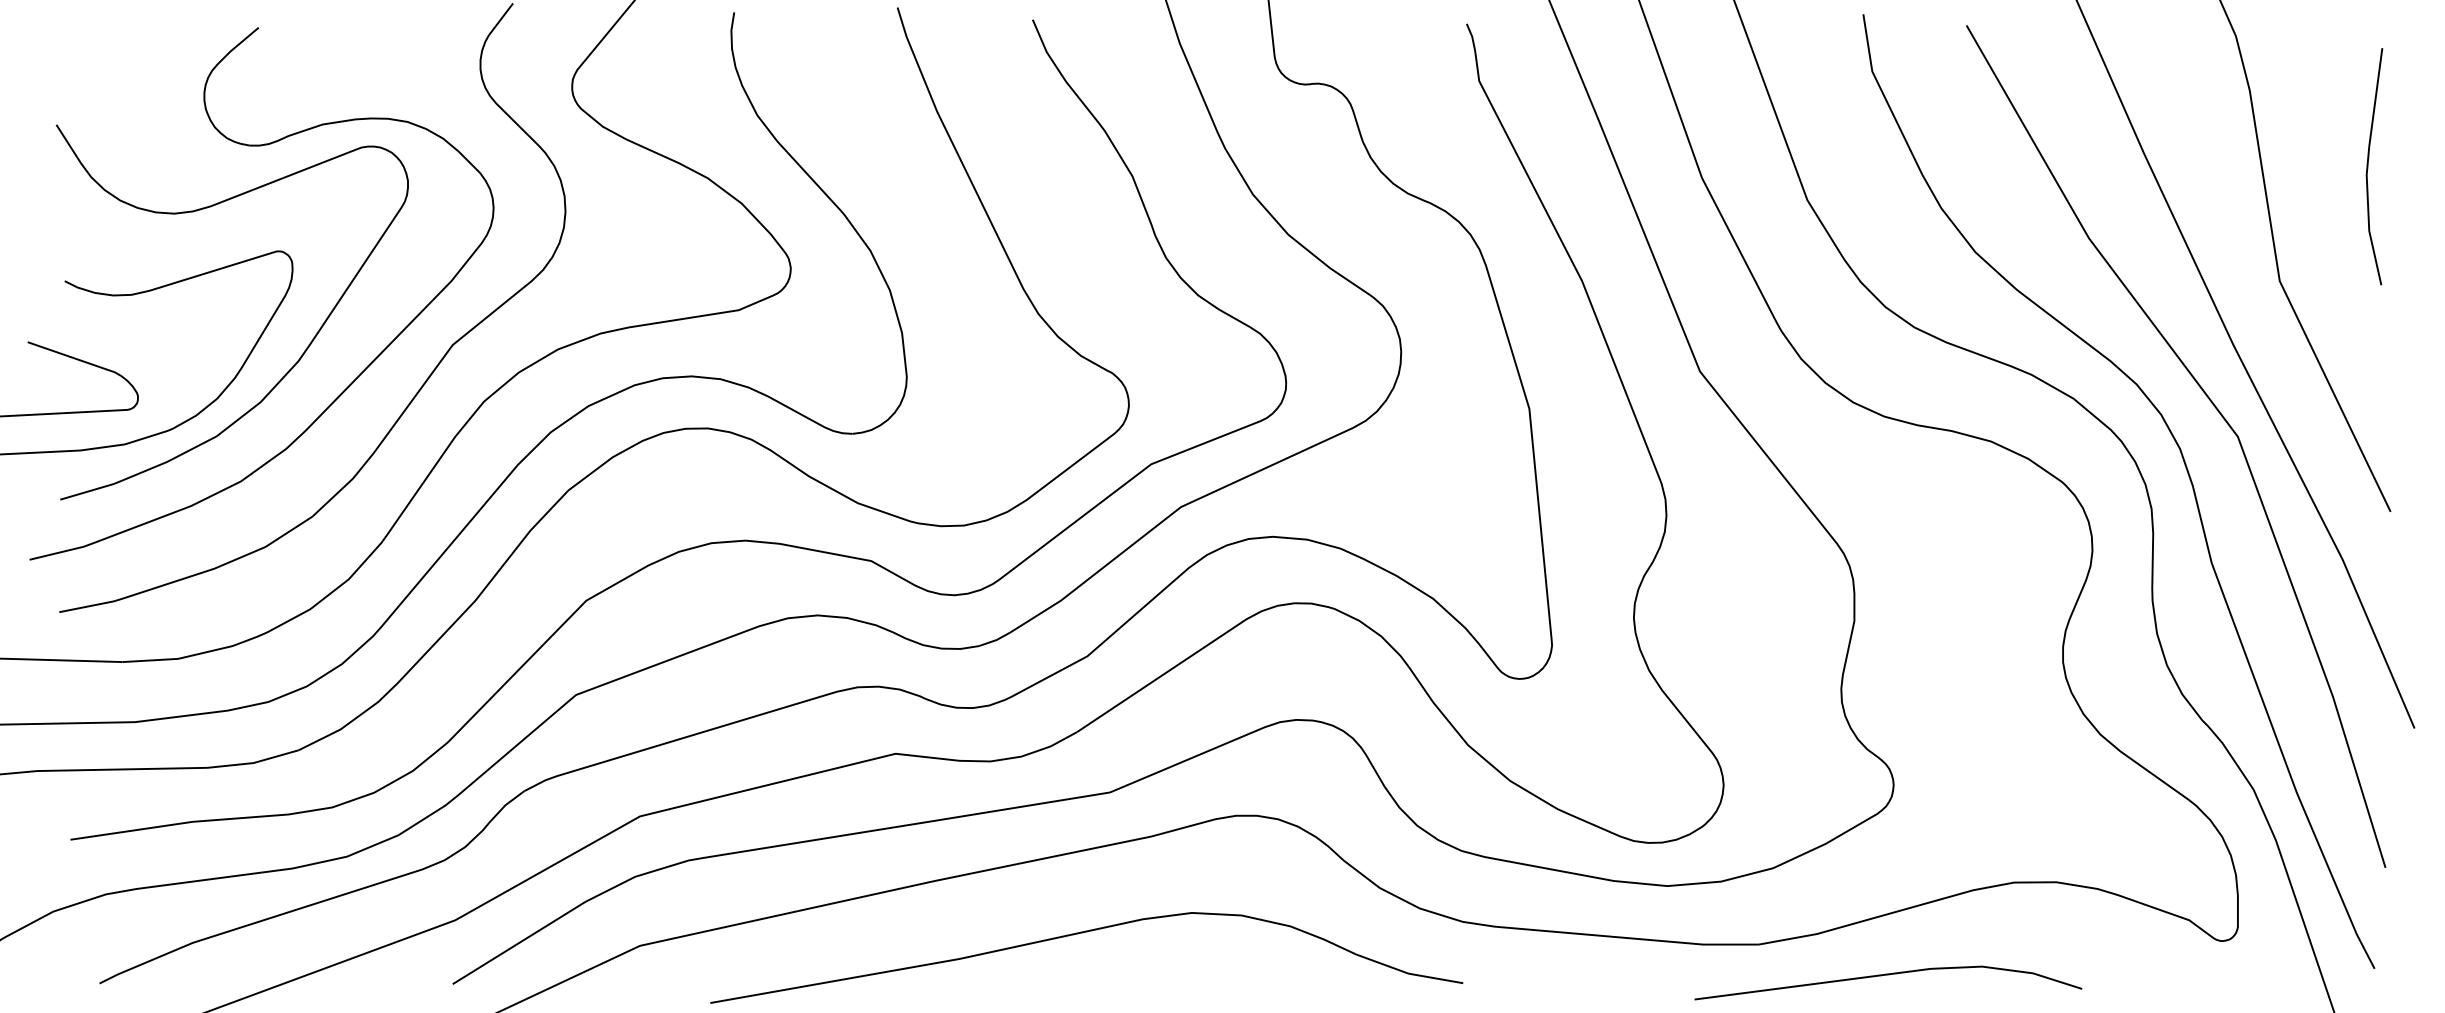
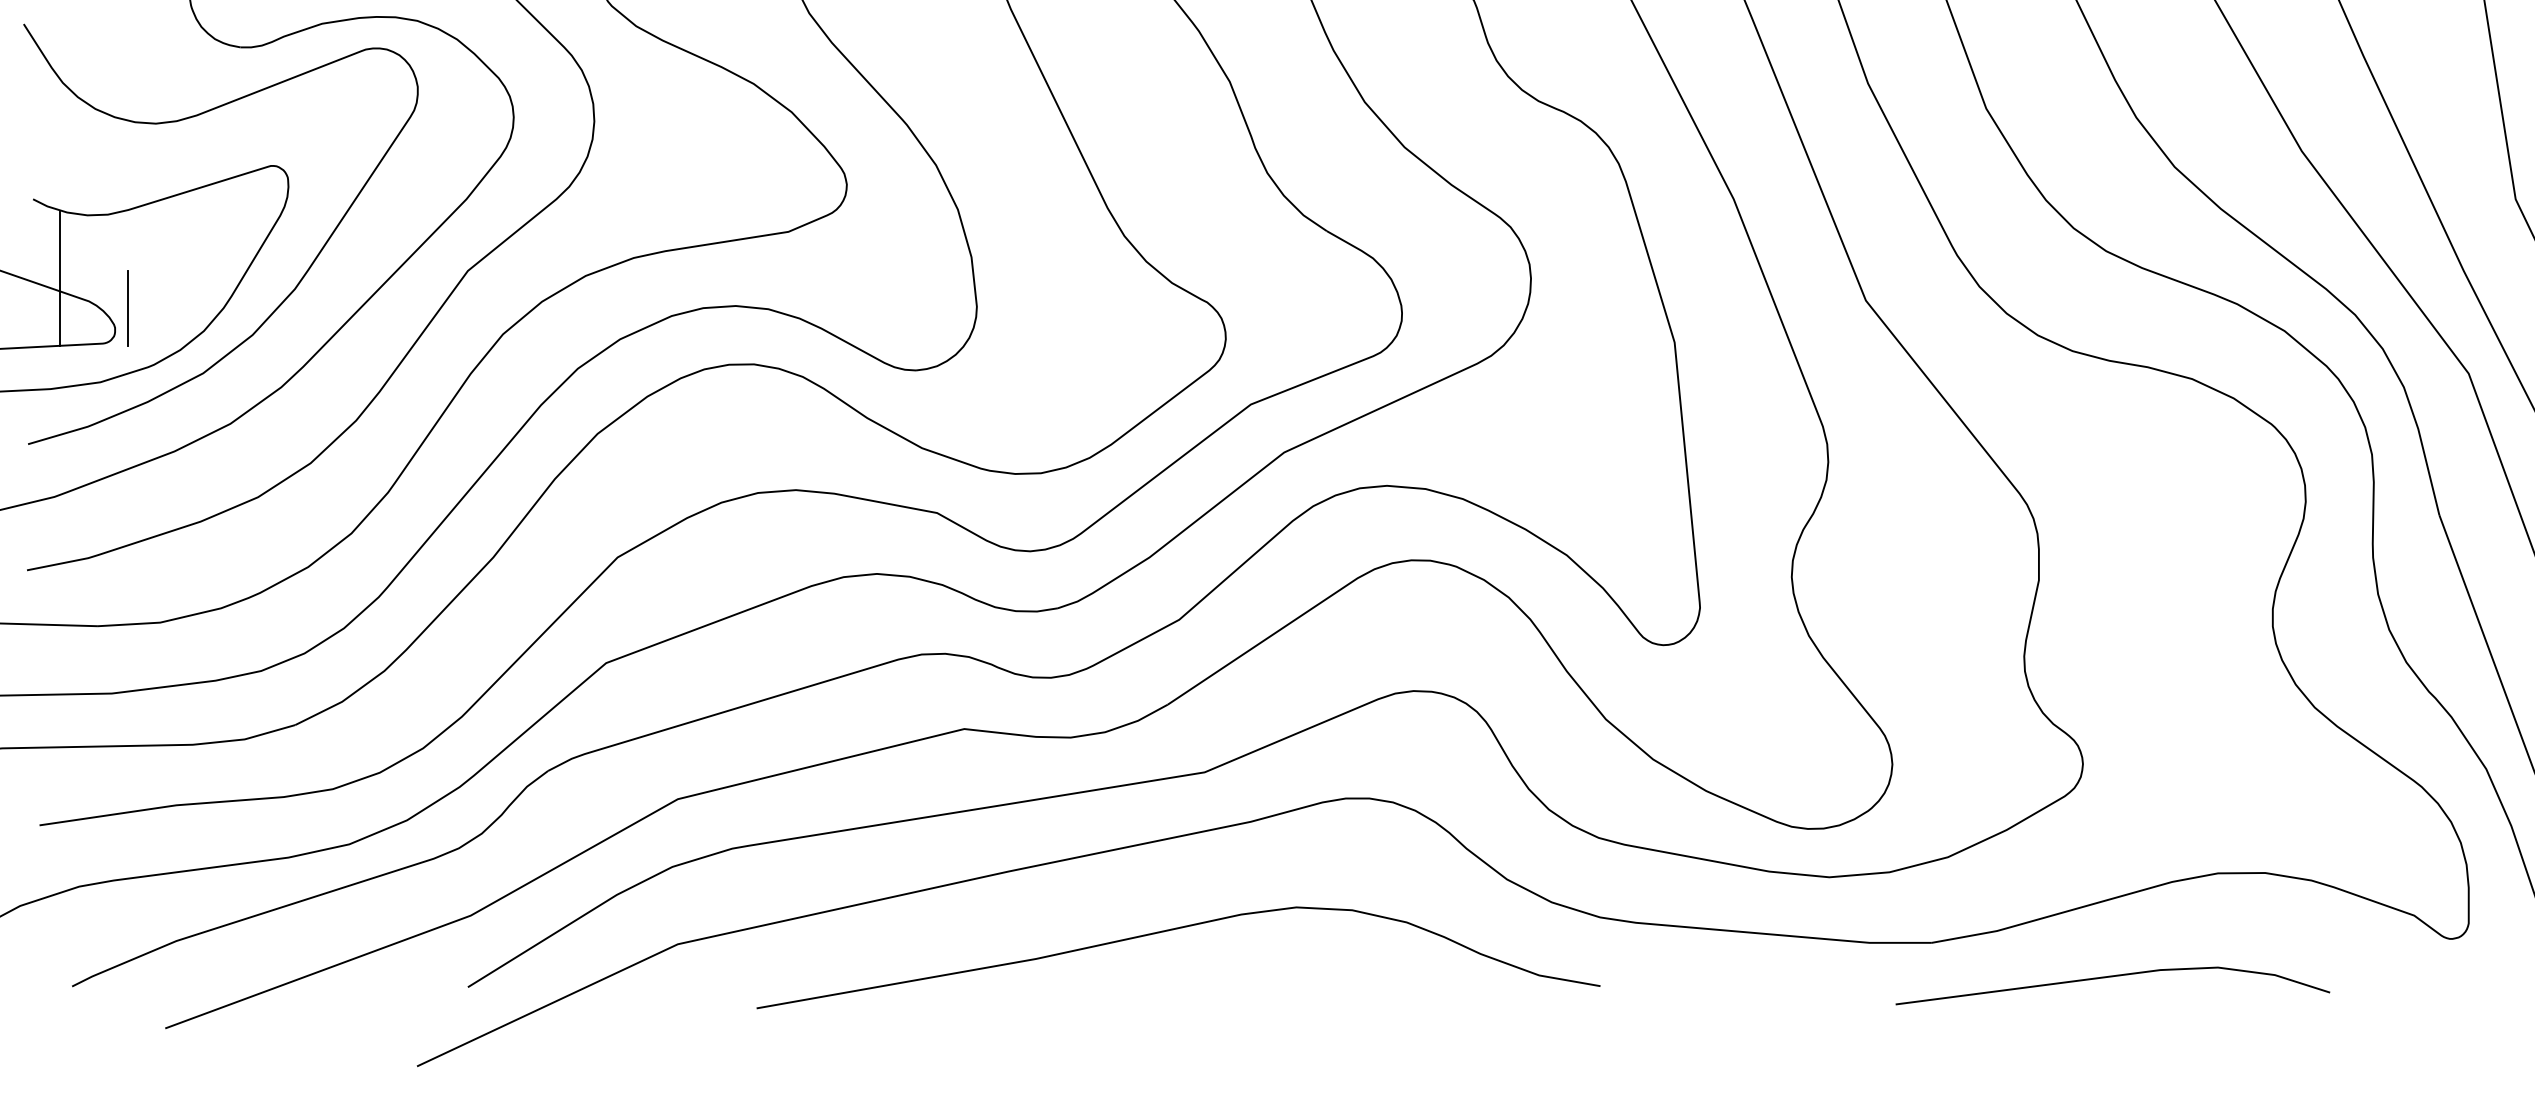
line: (89, 351) -> (60, 278), added
line: (149, 377) -> (128, 307), added
line: (1888, 975) -> (2113, 977), moved

